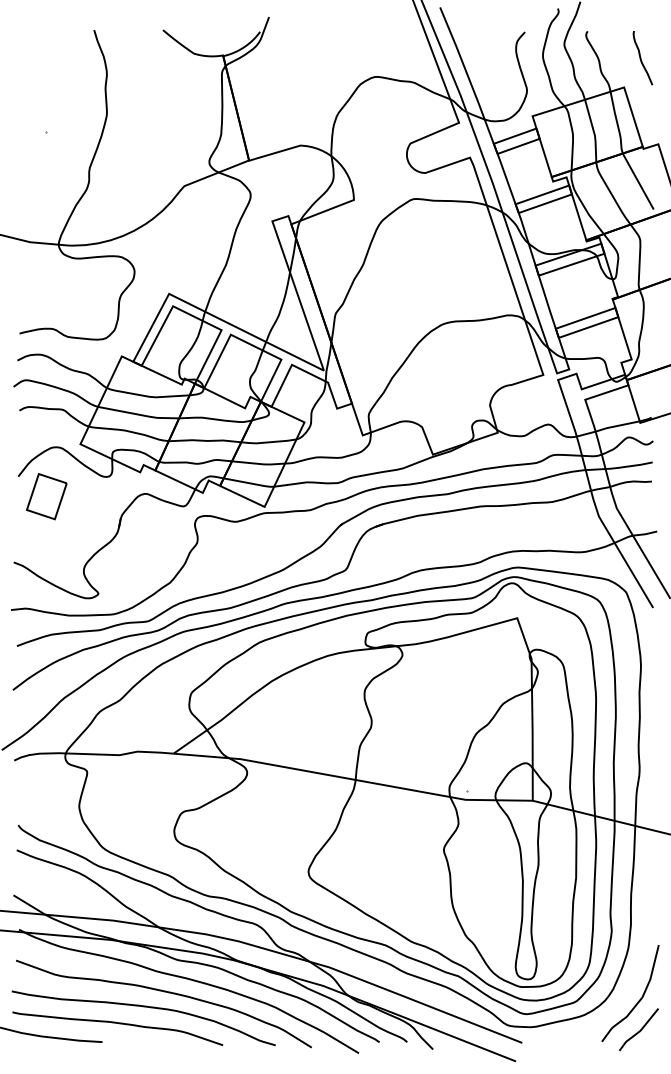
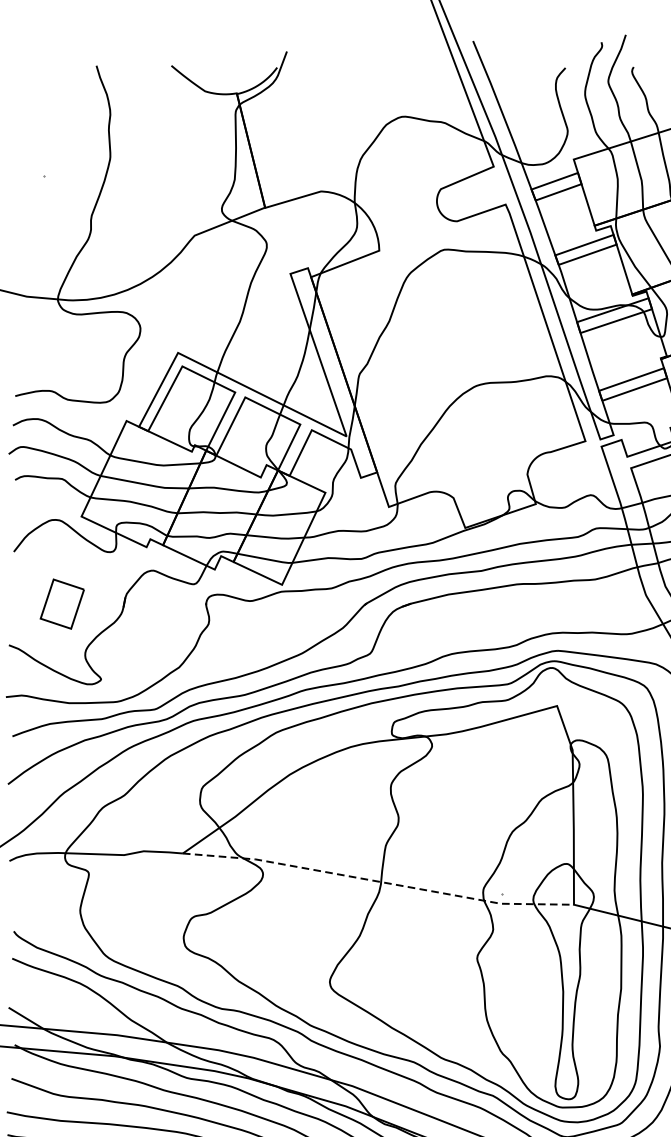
part: (46, 496) -> (61, 603), moved
line: (353, 779) -> (378, 881), solid -> dashed

